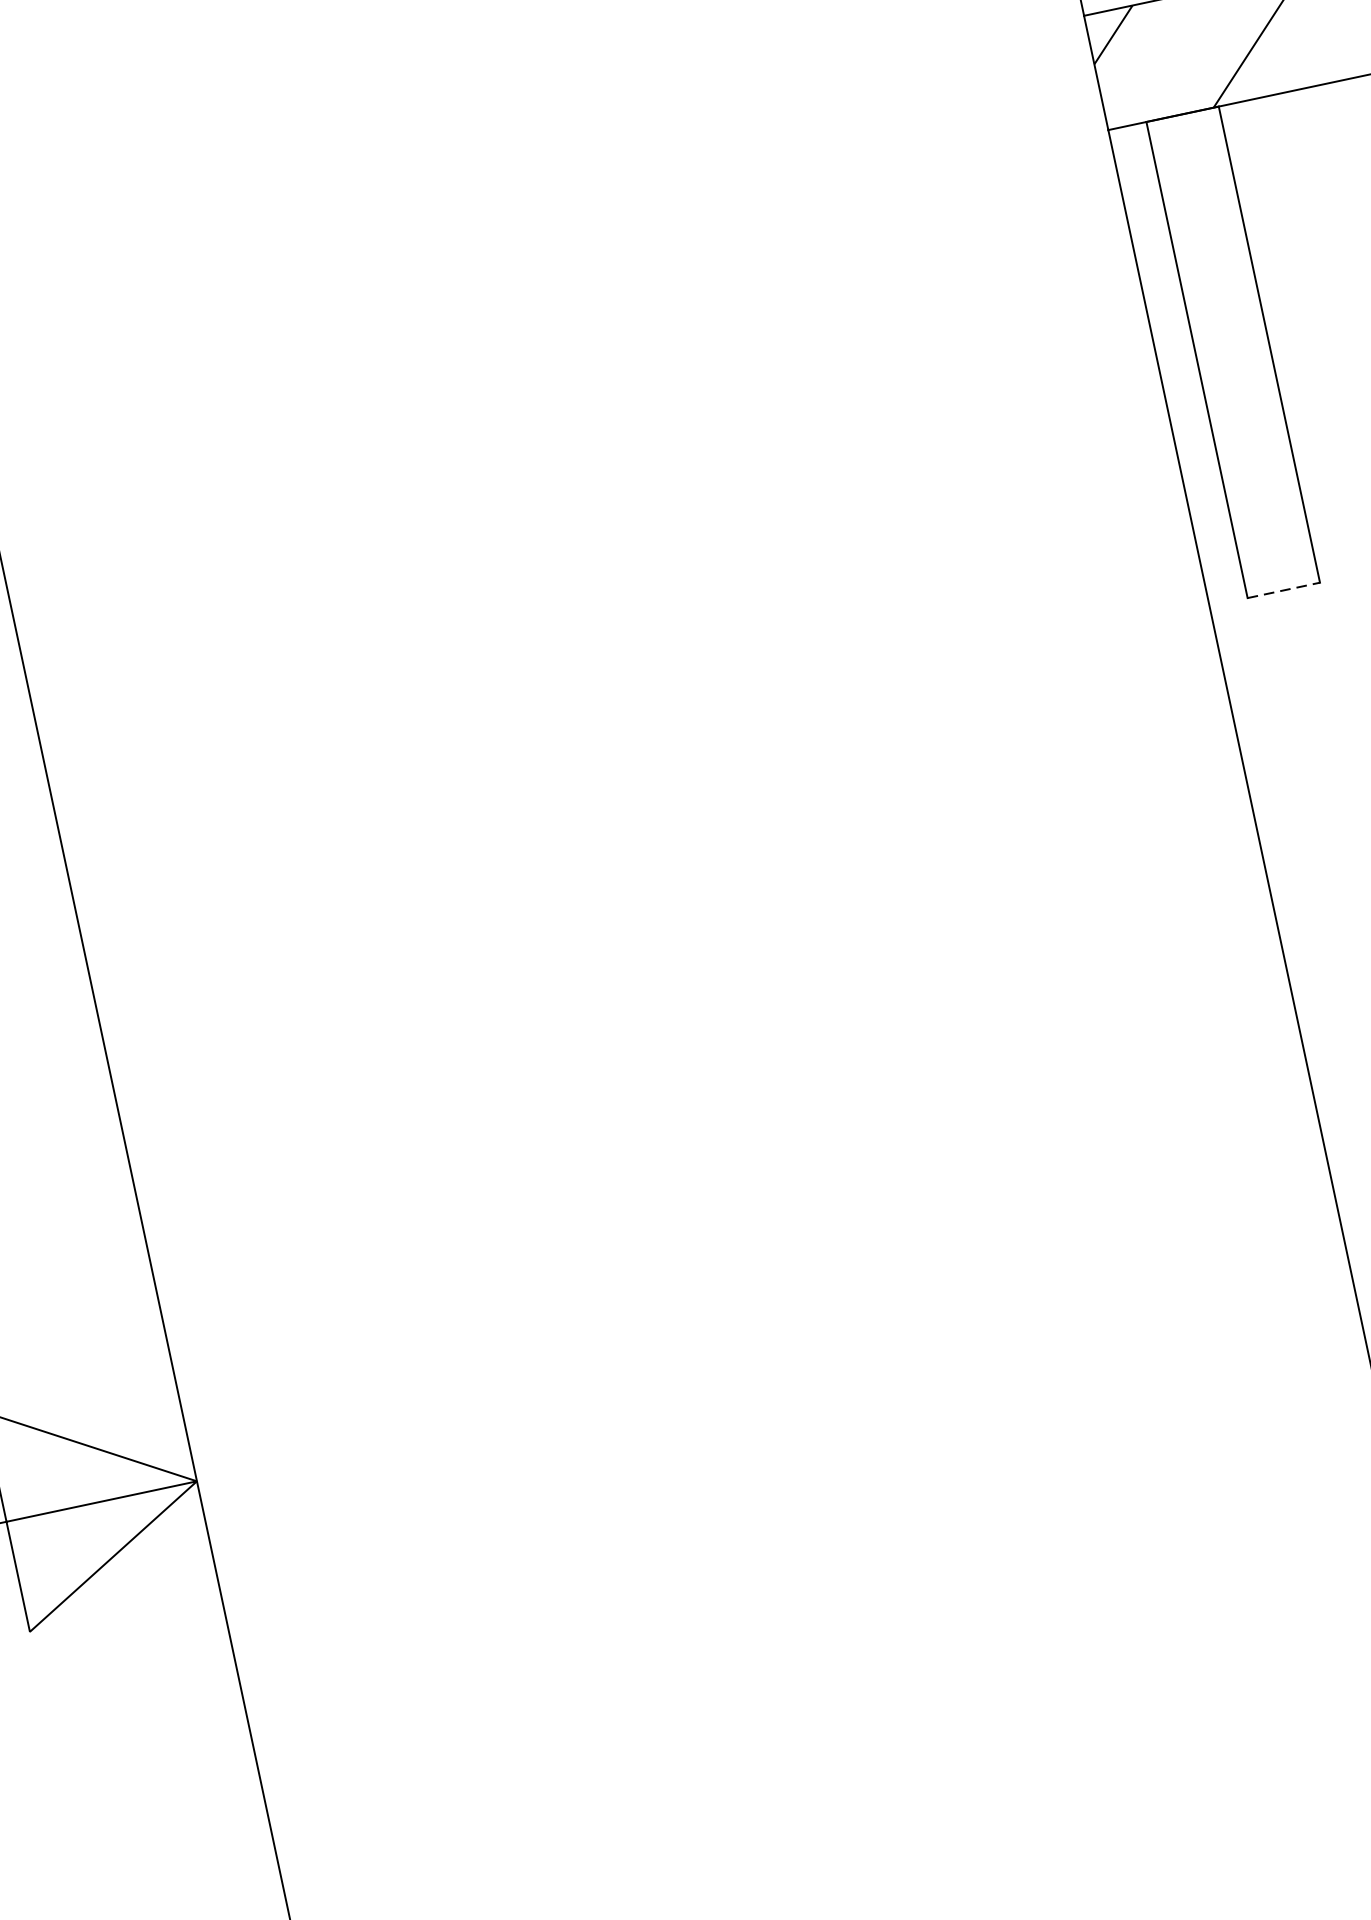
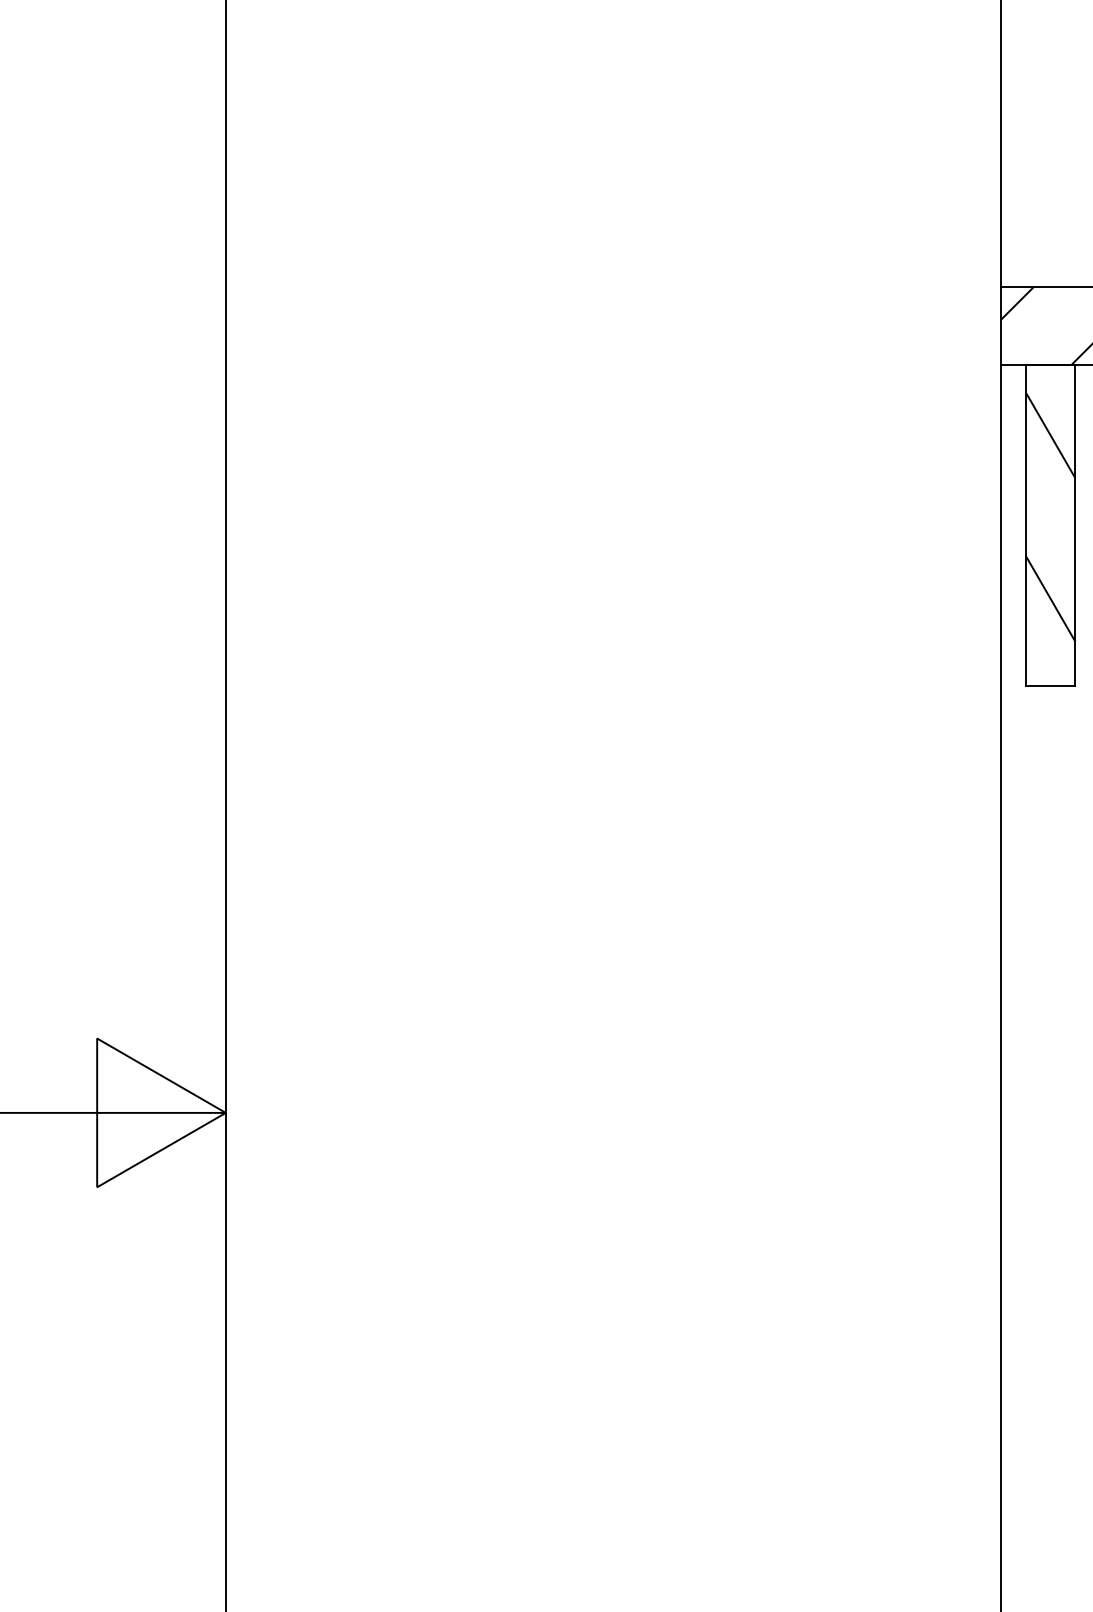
hatch: (1230, 340) -> (1050, 517), added
line: (1284, 590) -> (1051, 686), dashed -> solid

